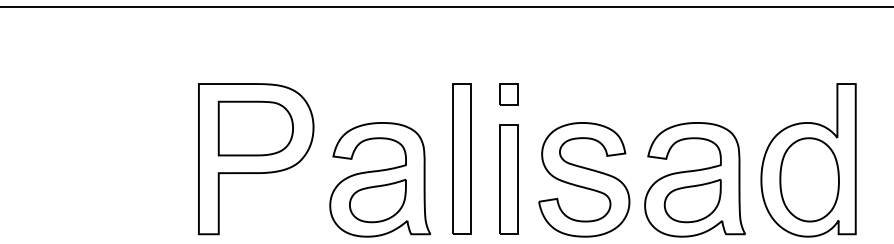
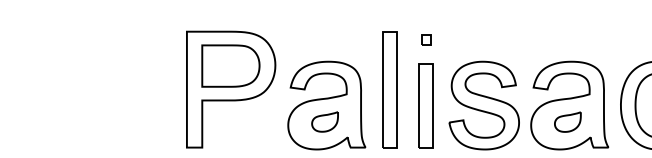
part: (508, 94) -> (425, 39), size x0.6
part: (377, 200) -> (324, 121), size x0.6
part: (692, 201) -> (567, 122), size x0.6

